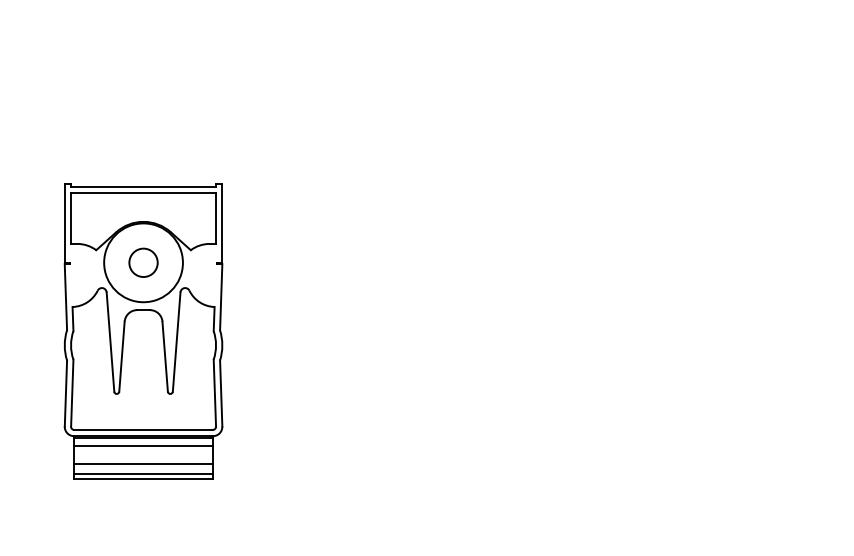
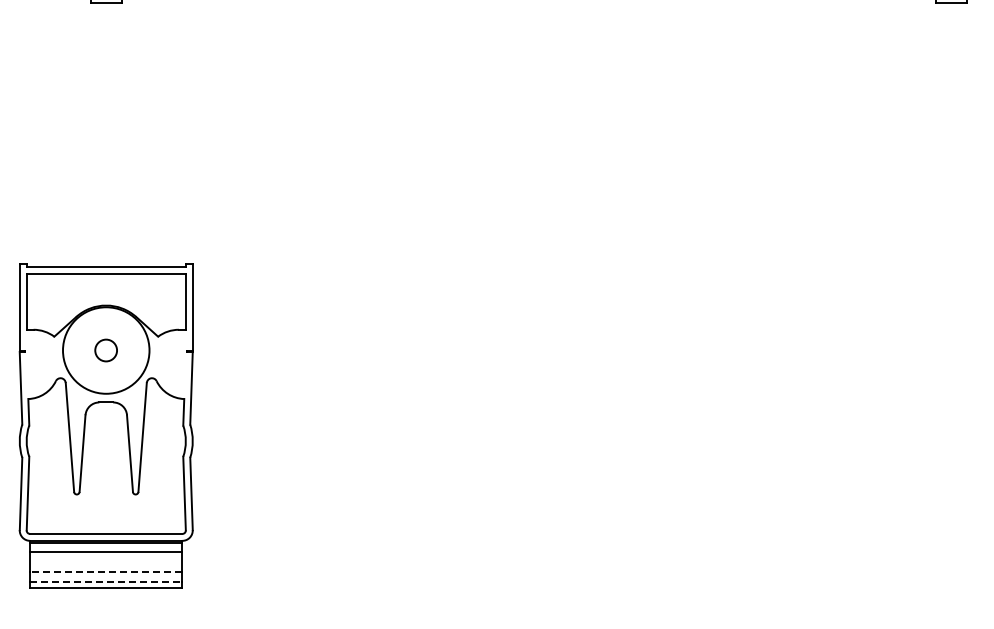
circle: (142, 262) -> (105, 350), size x0.7
line: (142, 464) -> (105, 571), solid -> dashed
line: (143, 474) -> (106, 582), solid -> dashed

